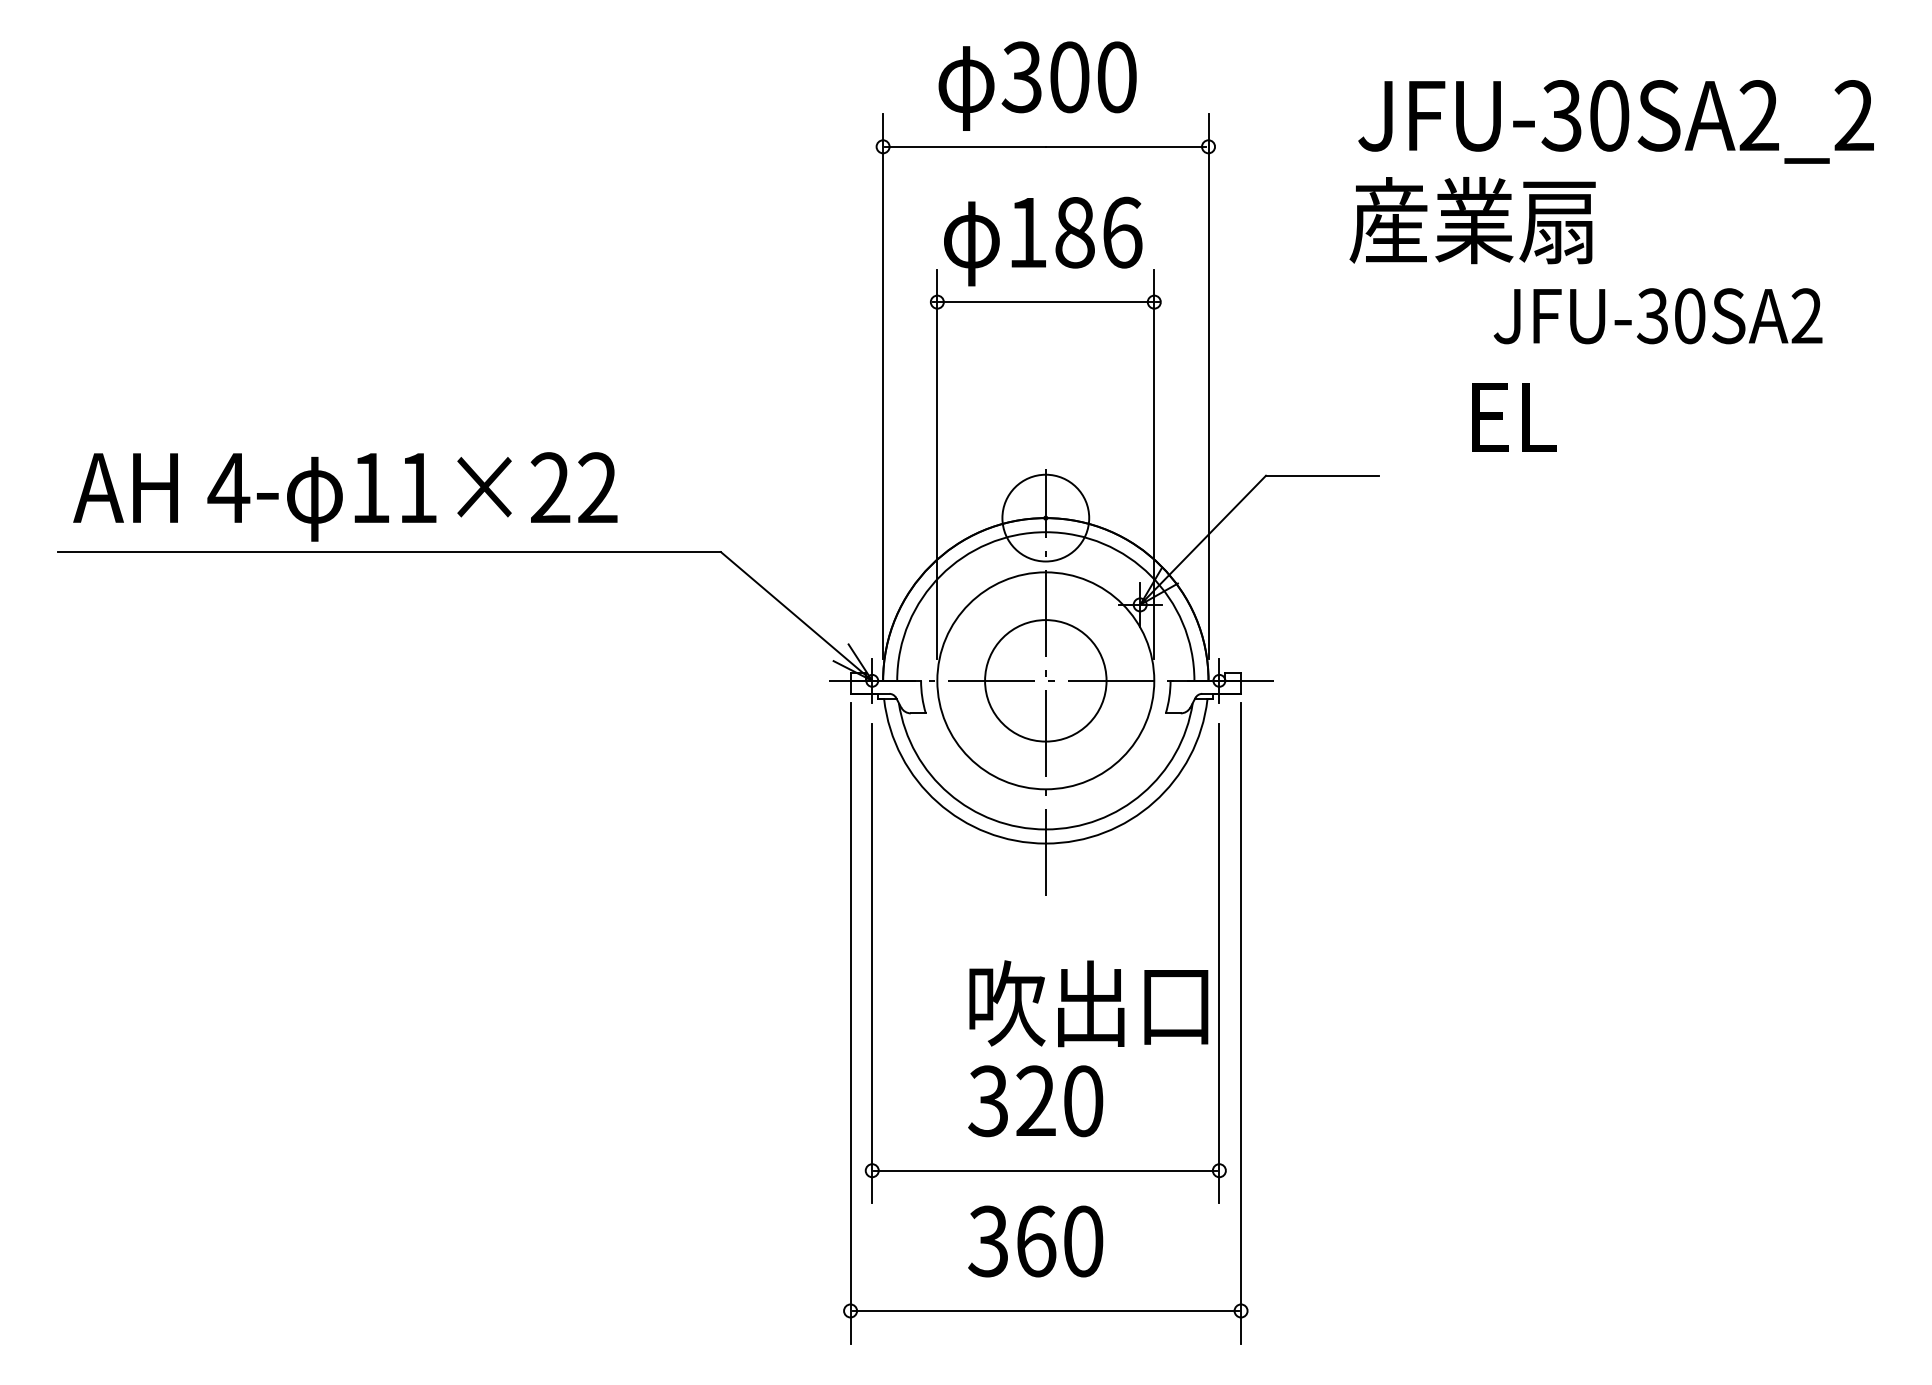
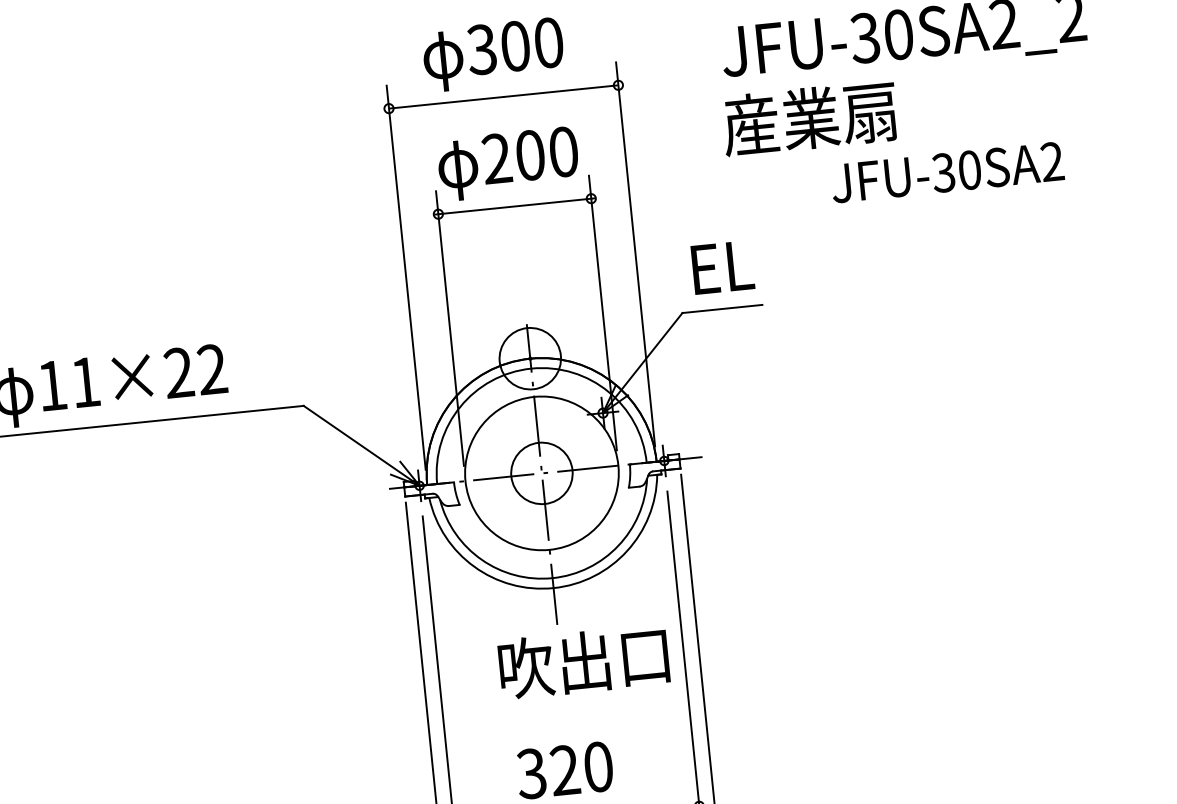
text: (1075, 232) -> (530, 155), 186 -> 200
text: (1514, 417) -> (723, 267), moved
circle: (1045, 680) -> (541, 473), size x0.71
text: (1088, 1003) -> (583, 661), moved

